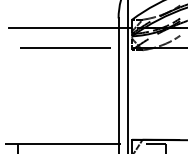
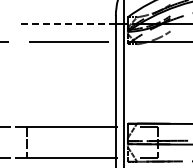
line: (63, 27) -> (67, 24), solid -> dashed

